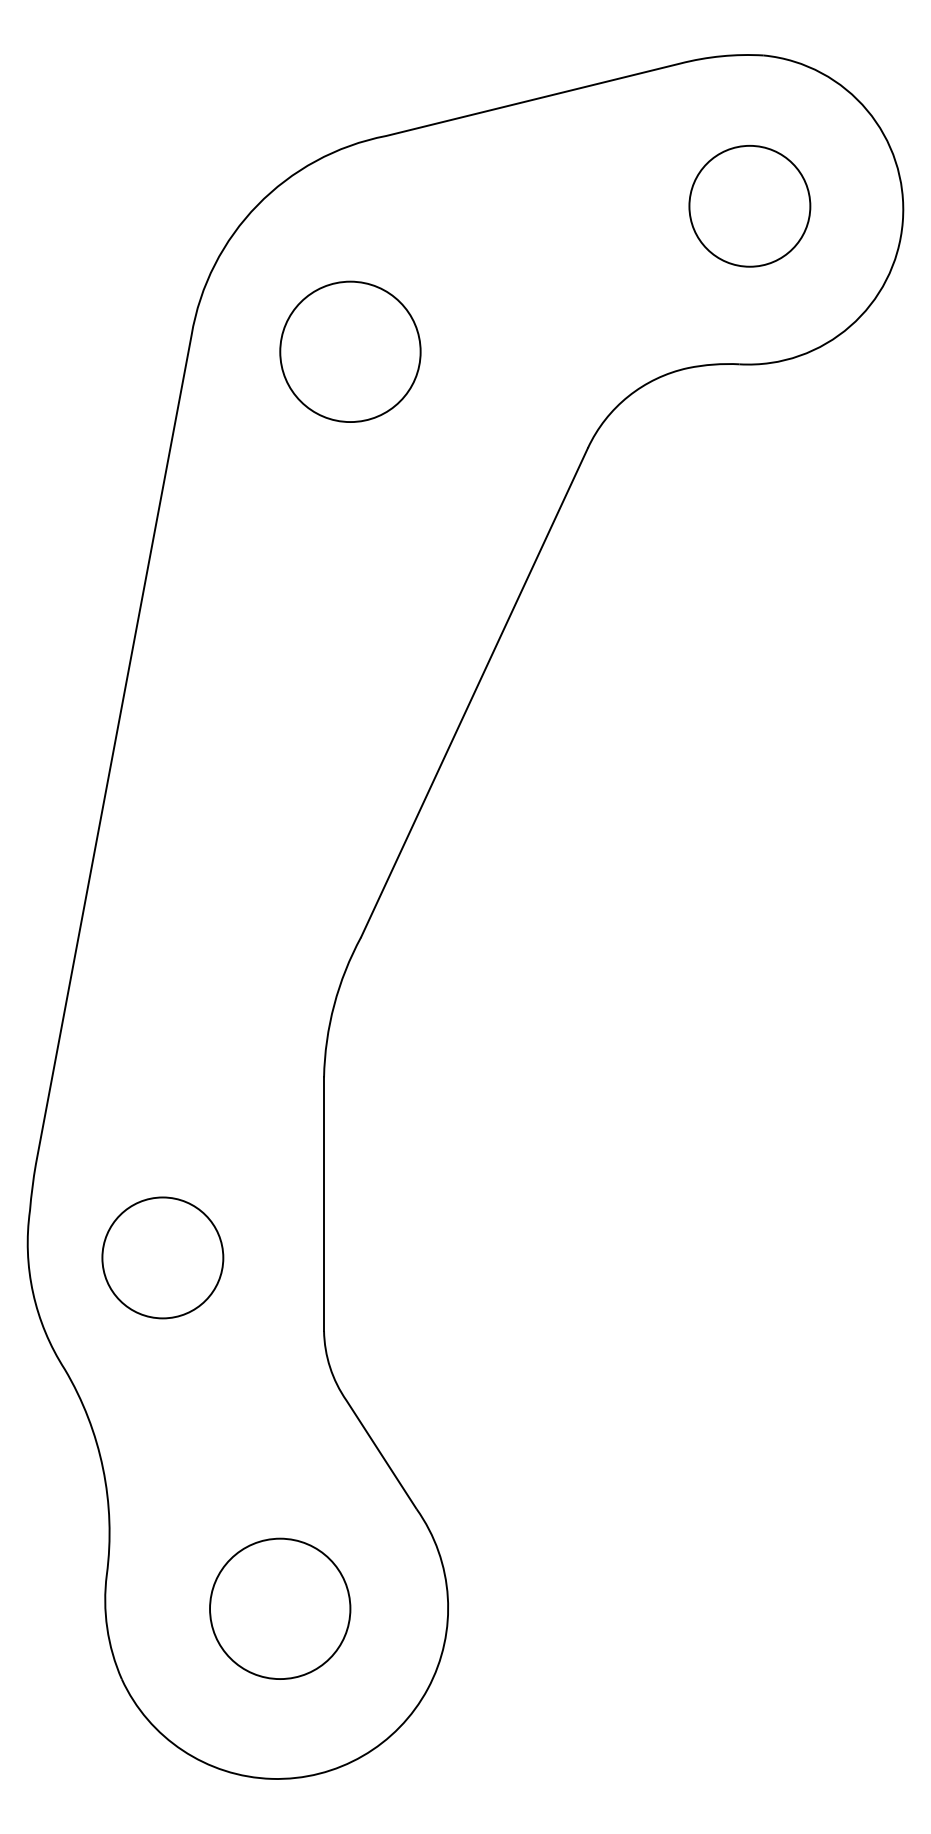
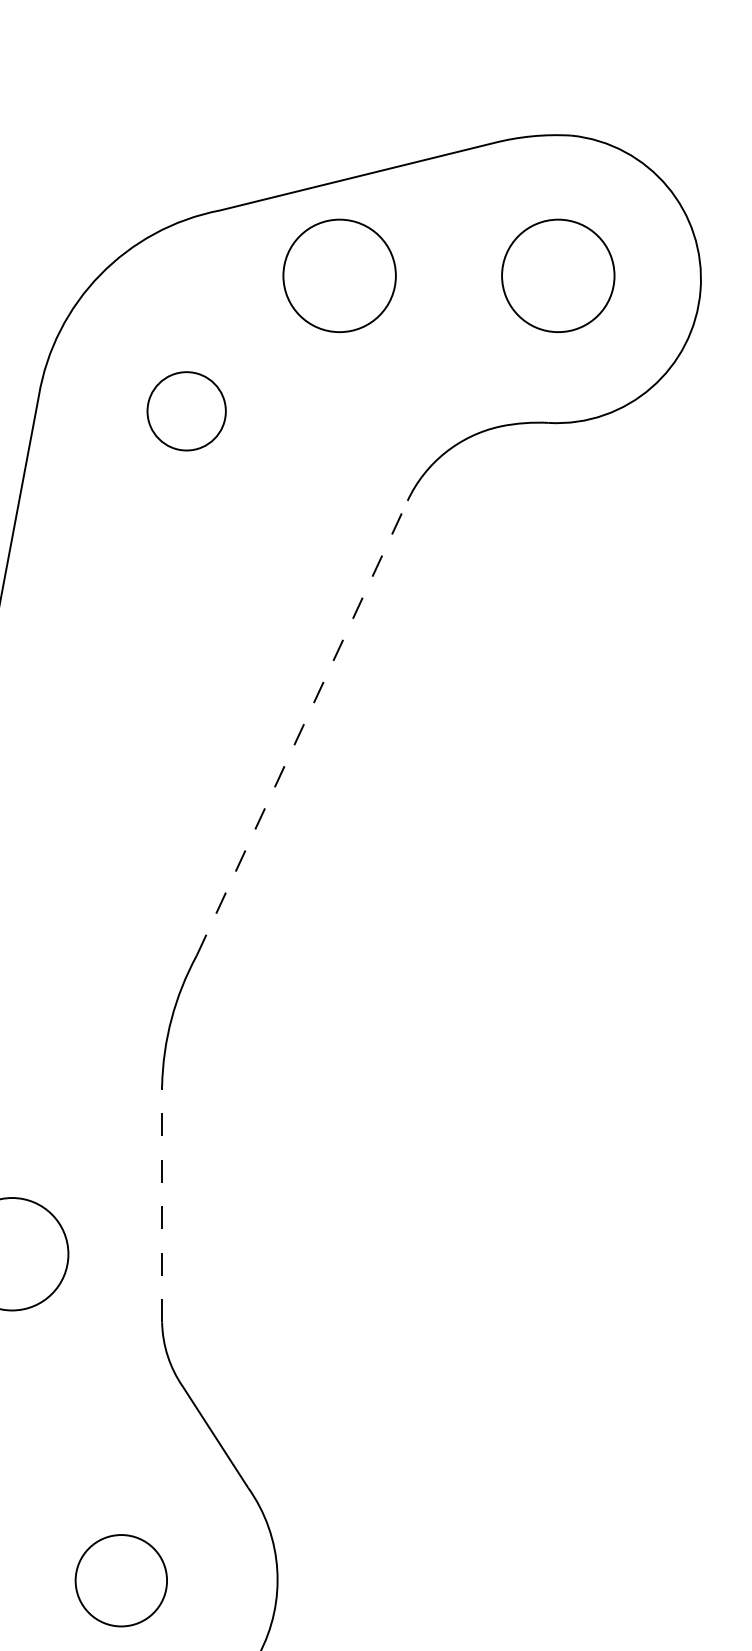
circle: (514, 206) -> (339, 276), added
circle: (350, 351) -> (186, 410), size x0.6
line: (474, 692) -> (302, 728), solid -> dashed
line: (324, 1204) -> (162, 1204), solid -> dashed
circle: (280, 1608) -> (121, 1580), size x0.7

